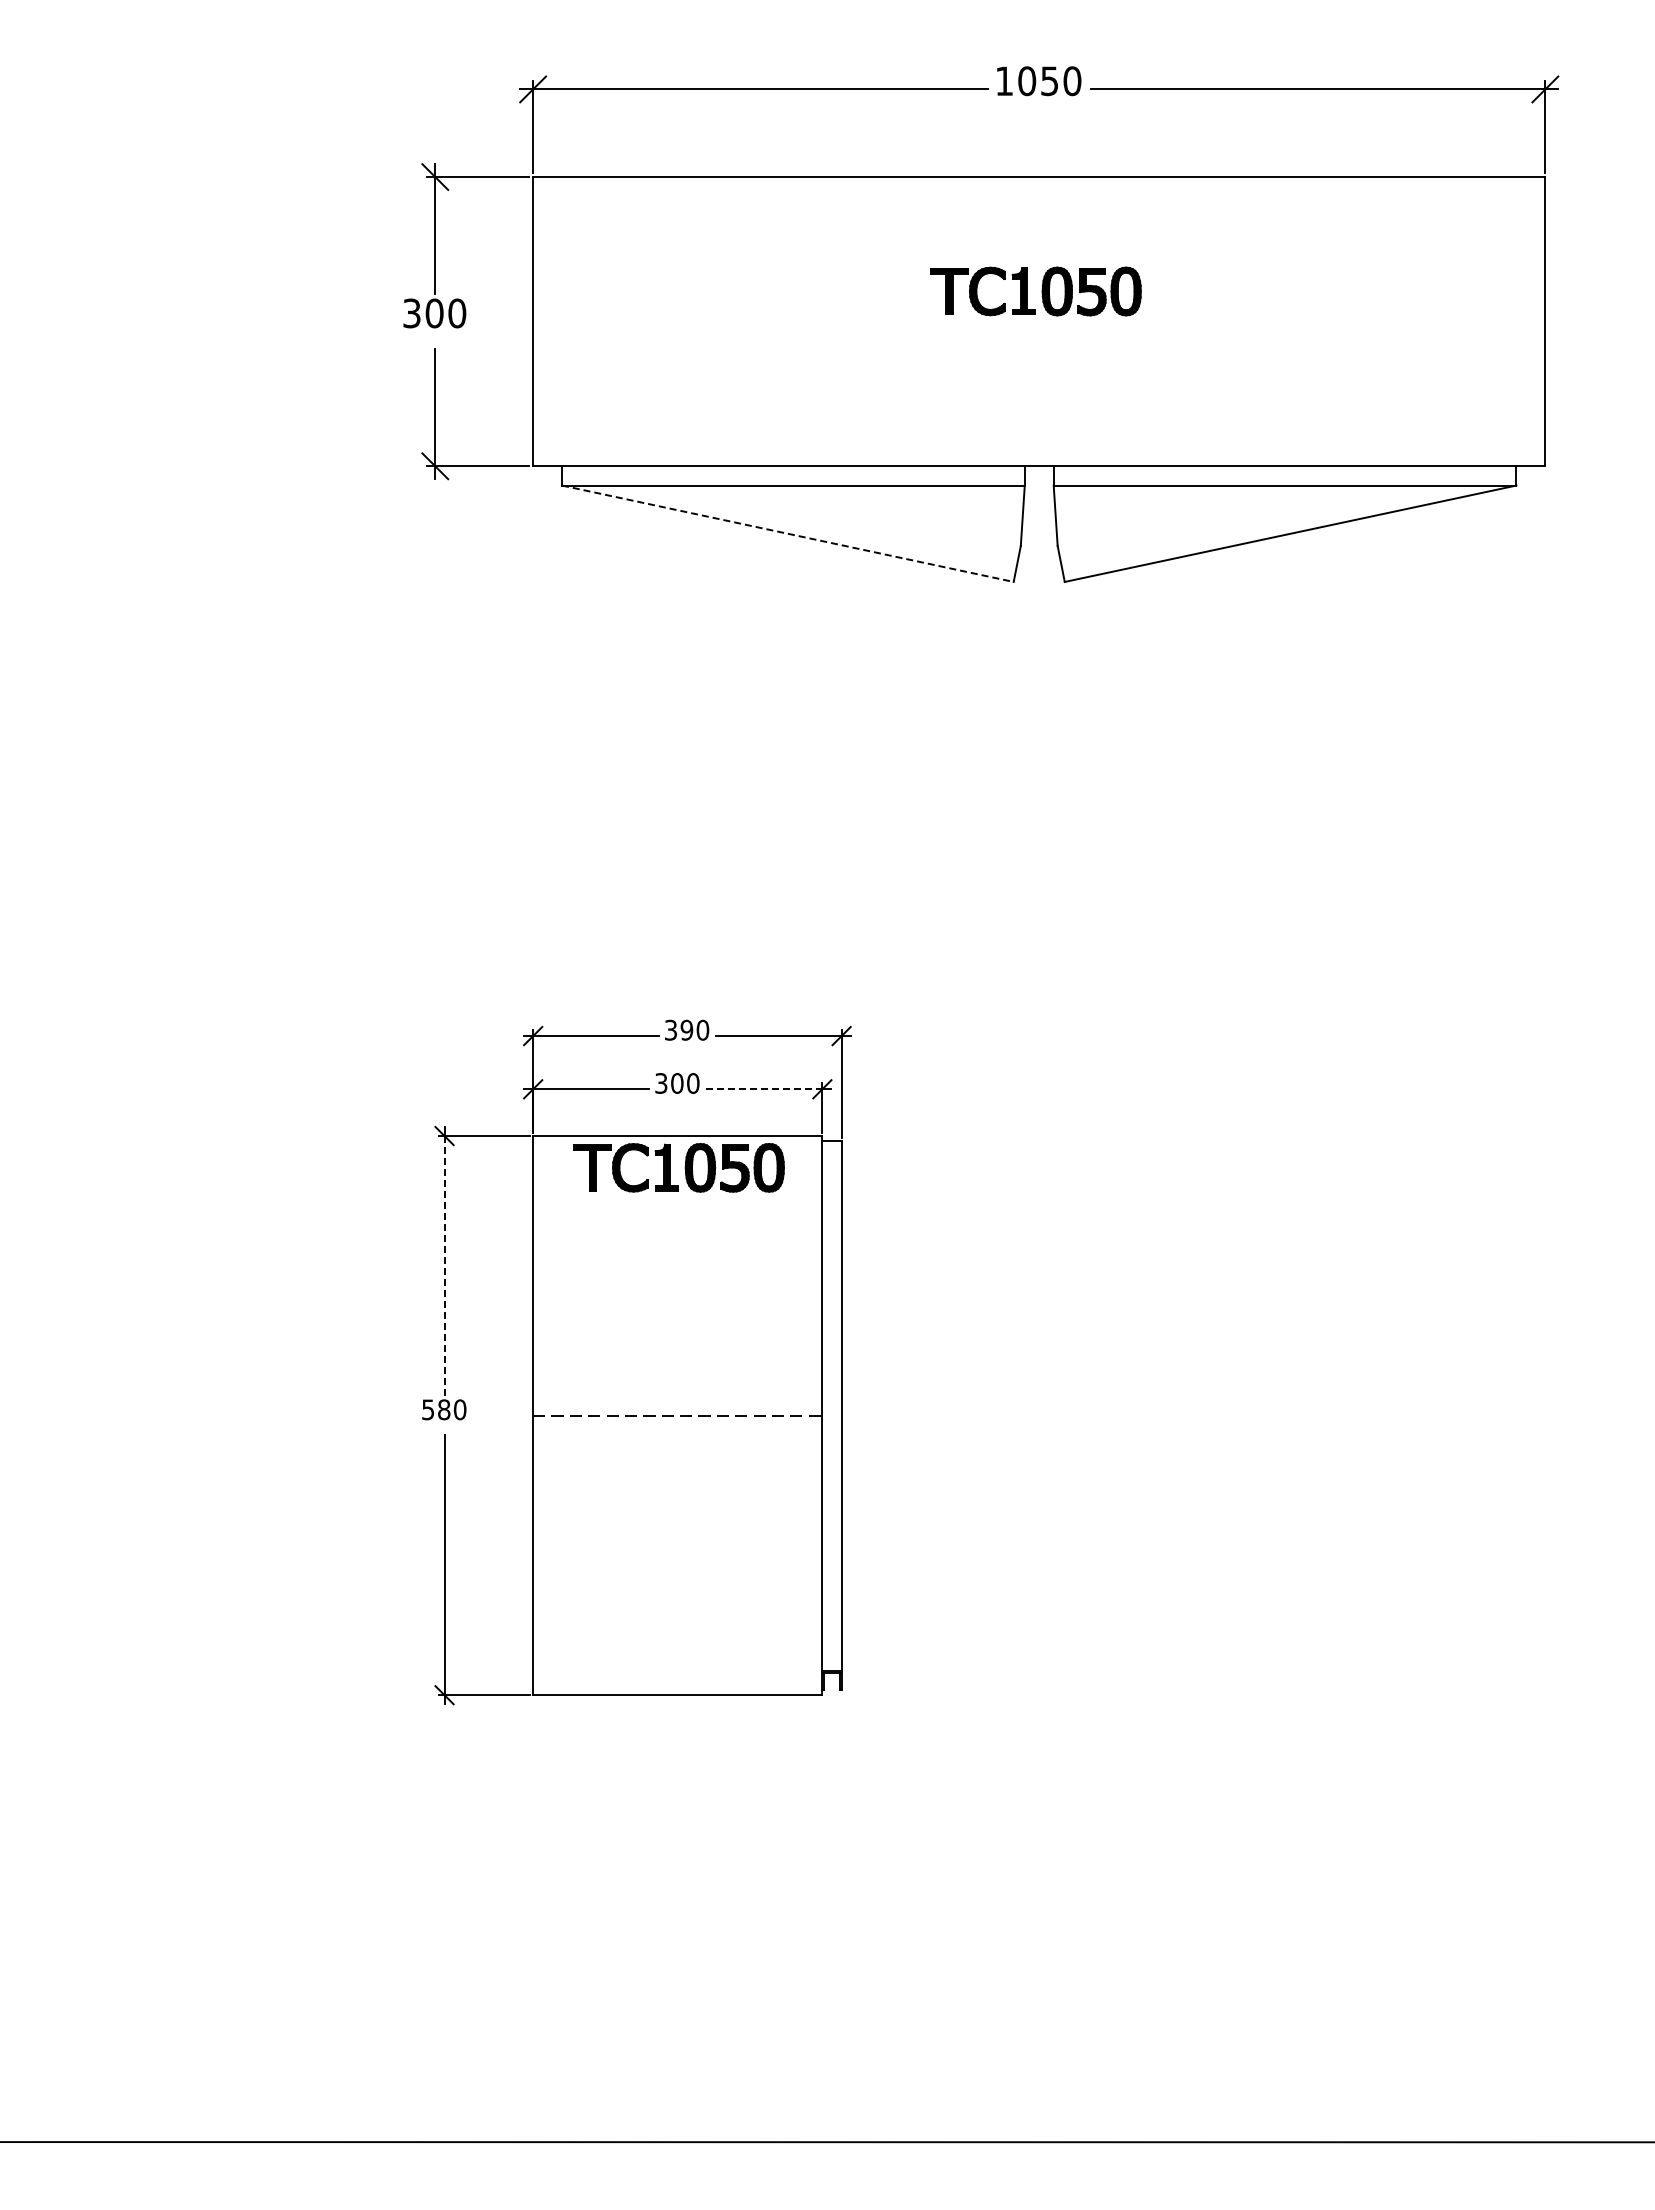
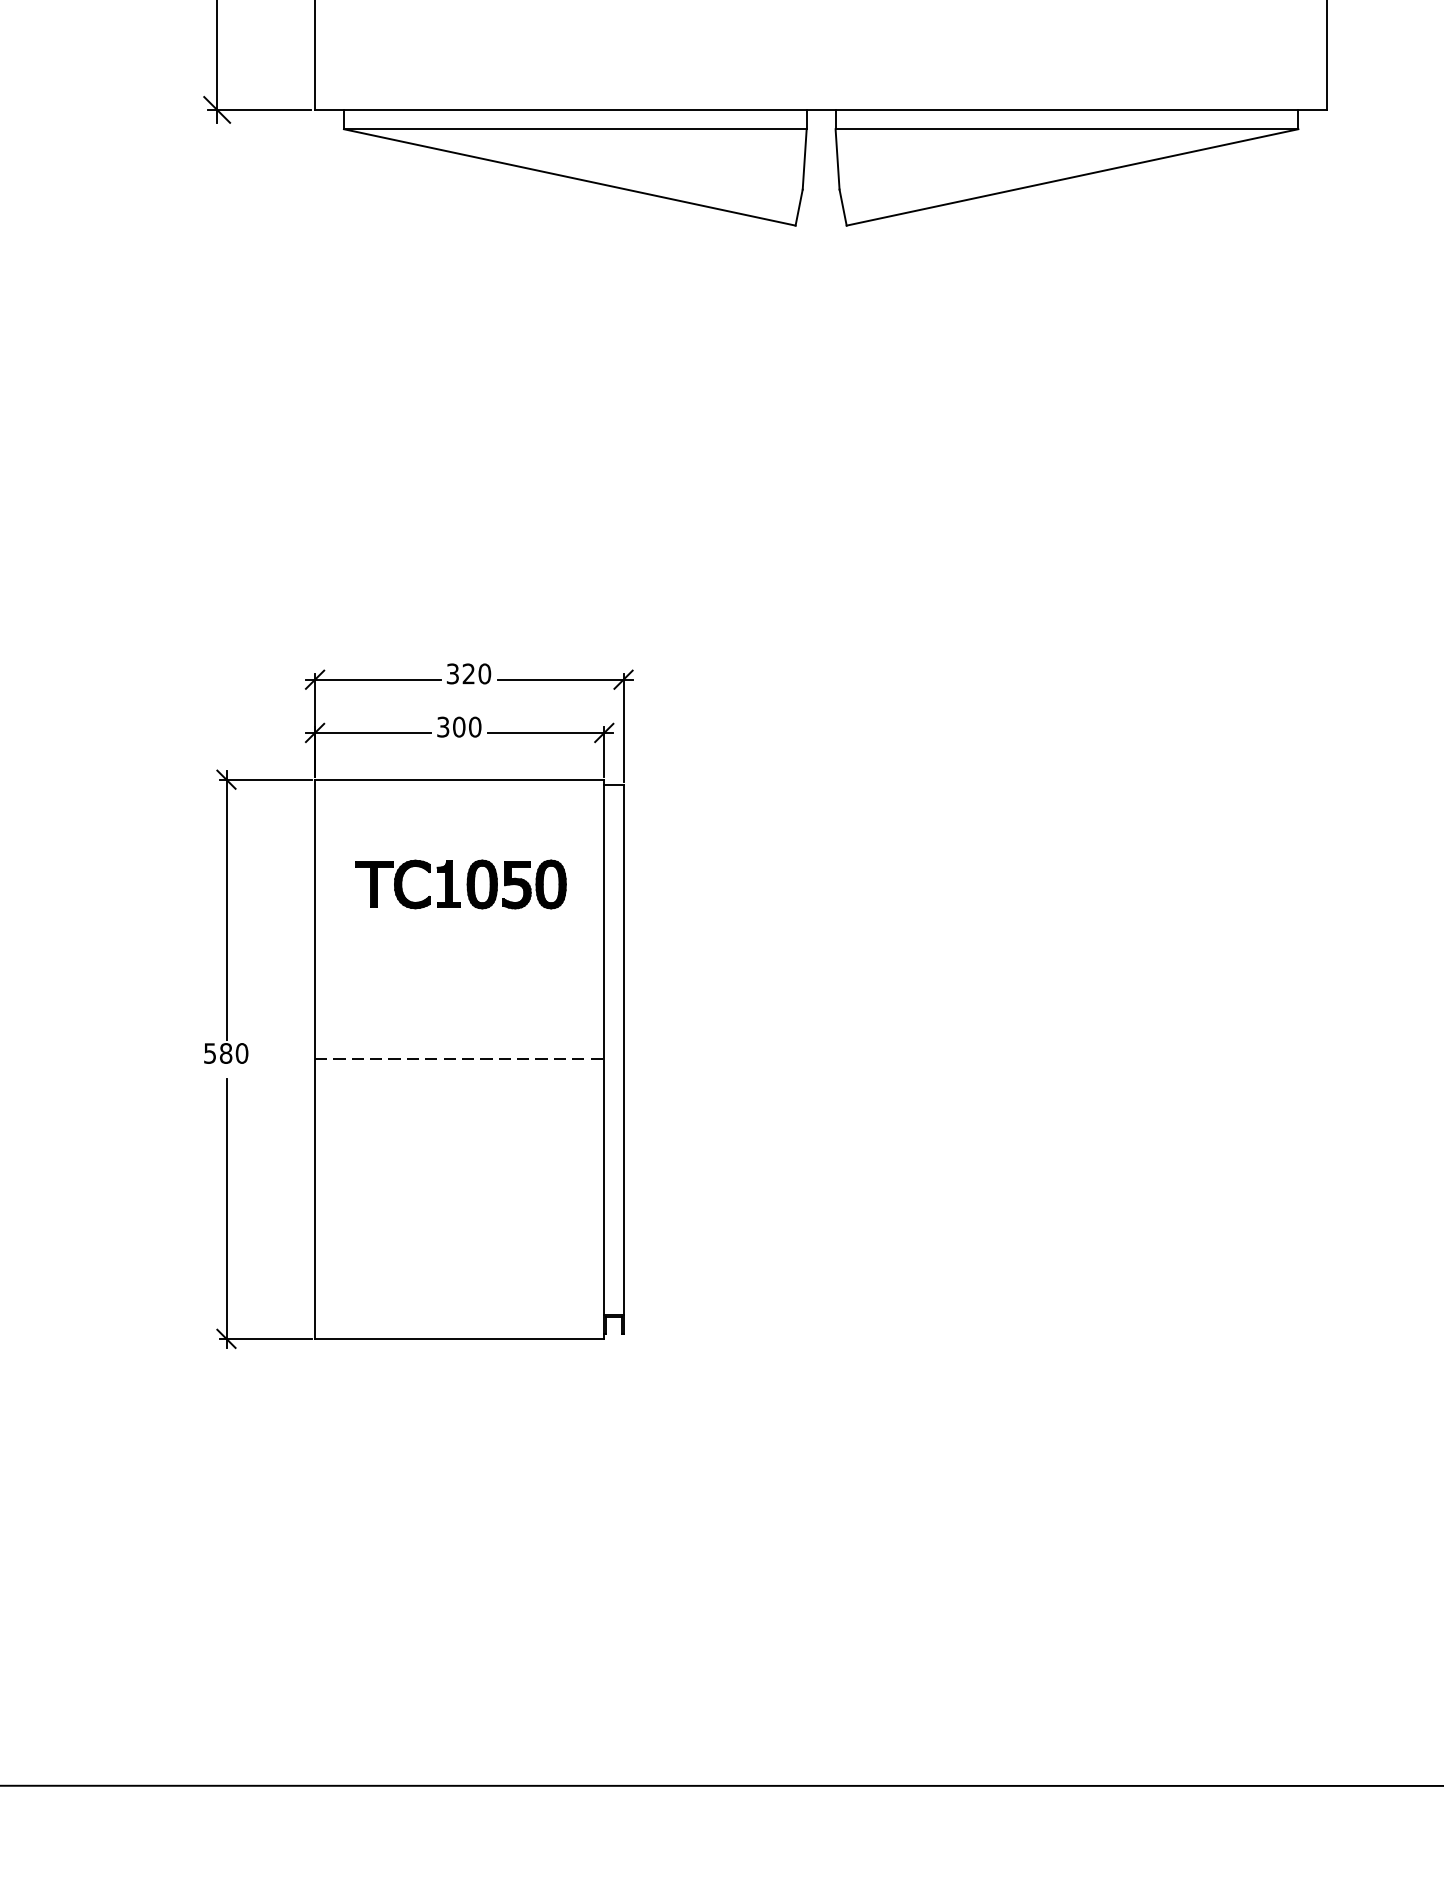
line: (787, 533) -> (569, 177), dashed -> solid
text: (686, 1030) -> (468, 674), 390 -> 320
line: (764, 1089) -> (546, 733), dashed -> solid
part: (678, 1167) -> (460, 884), moved
line: (444, 1266) -> (226, 910), dashed -> solid

